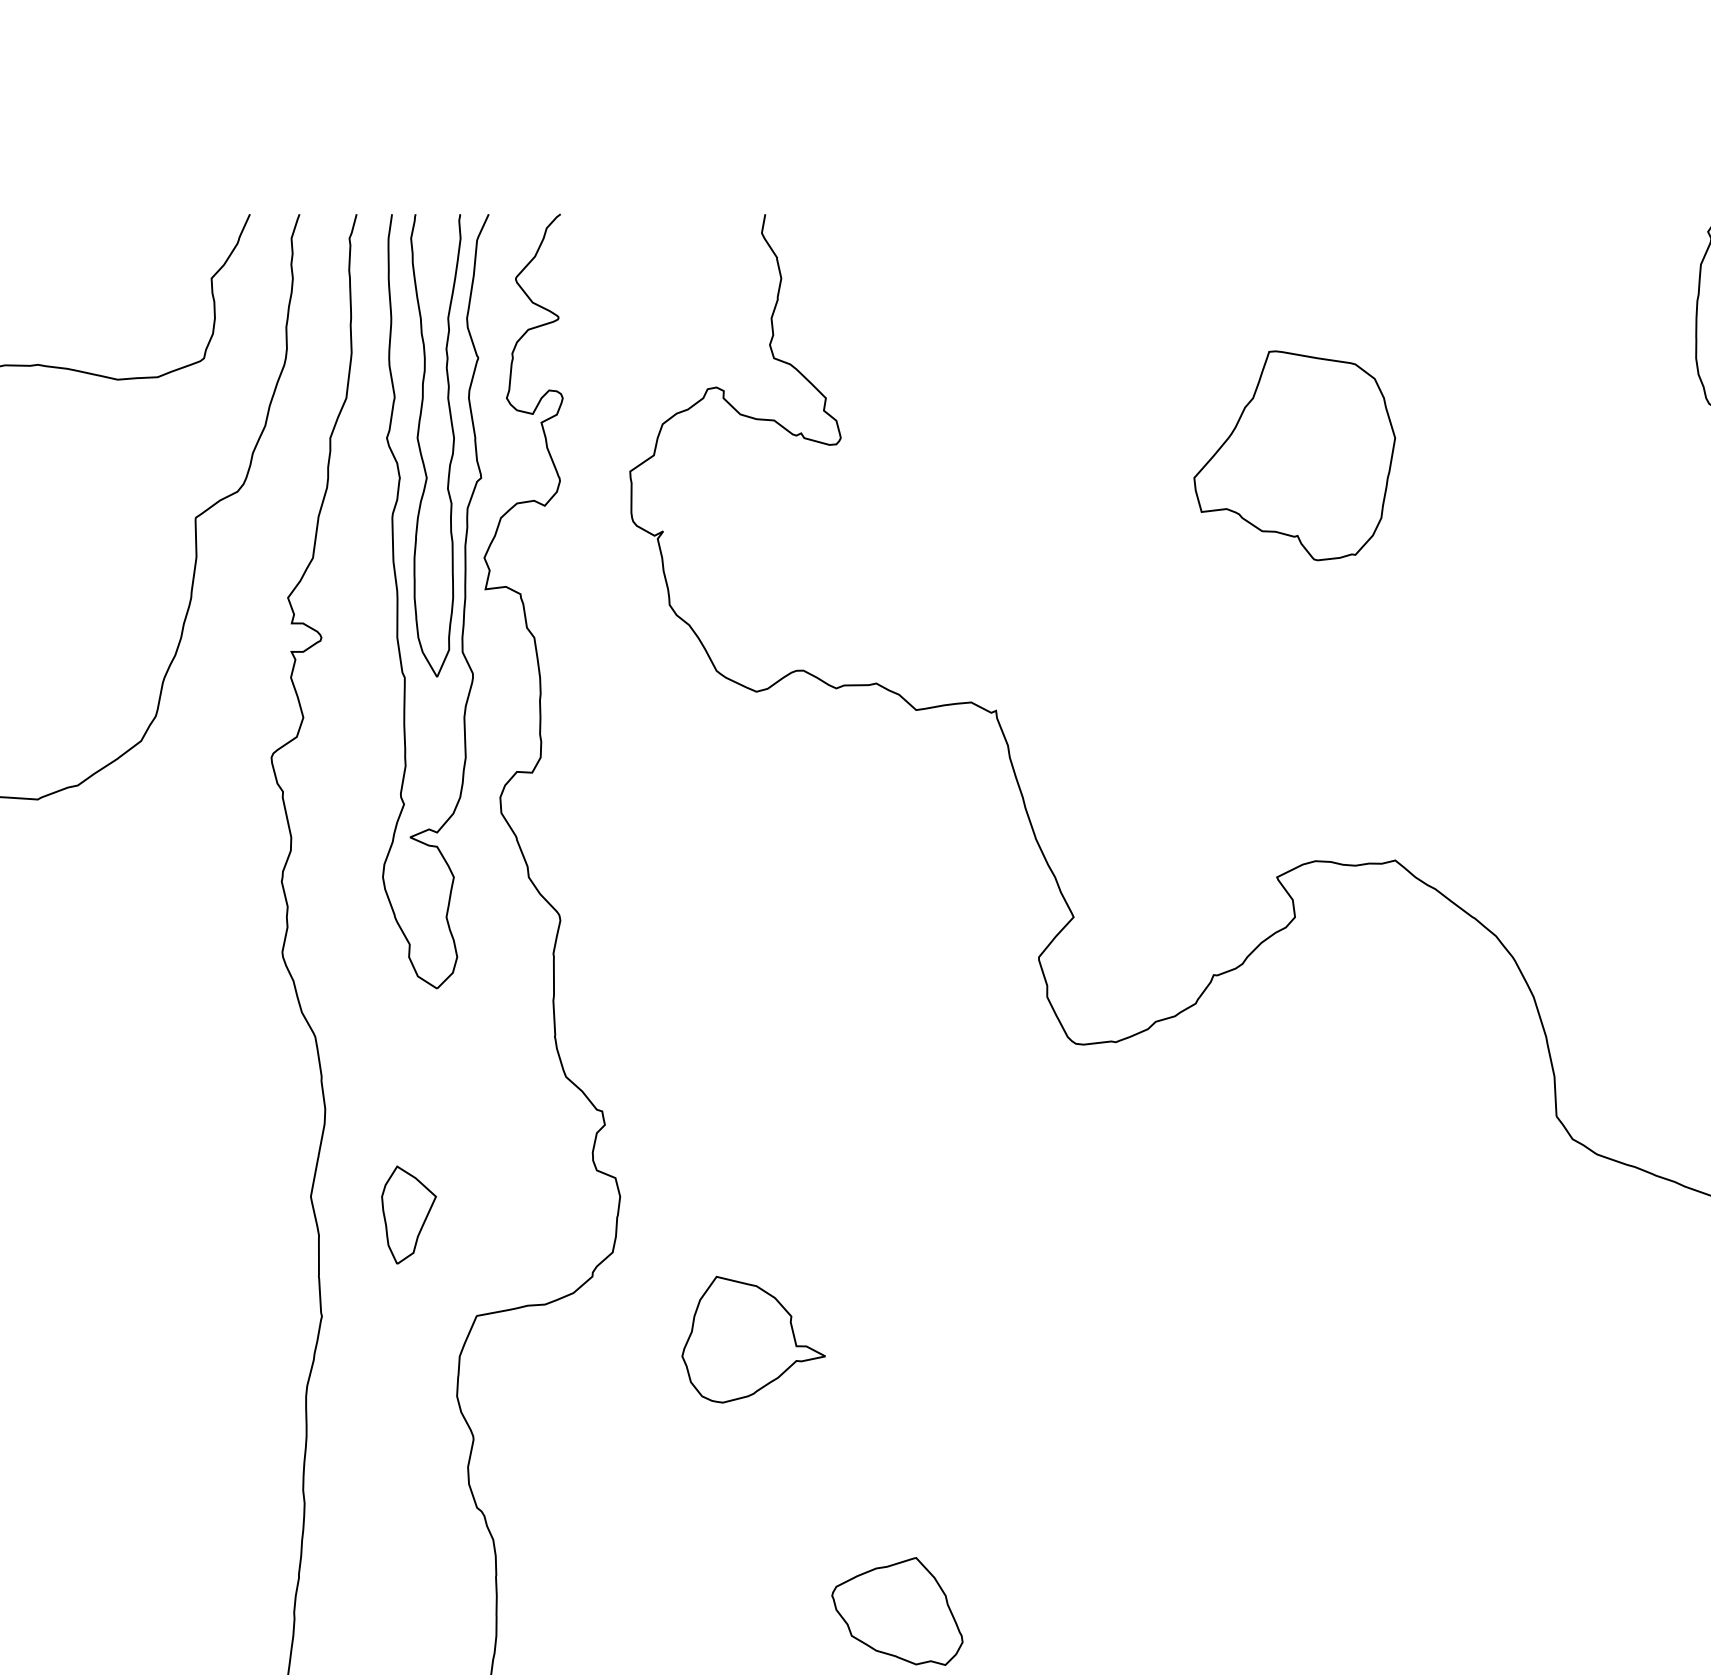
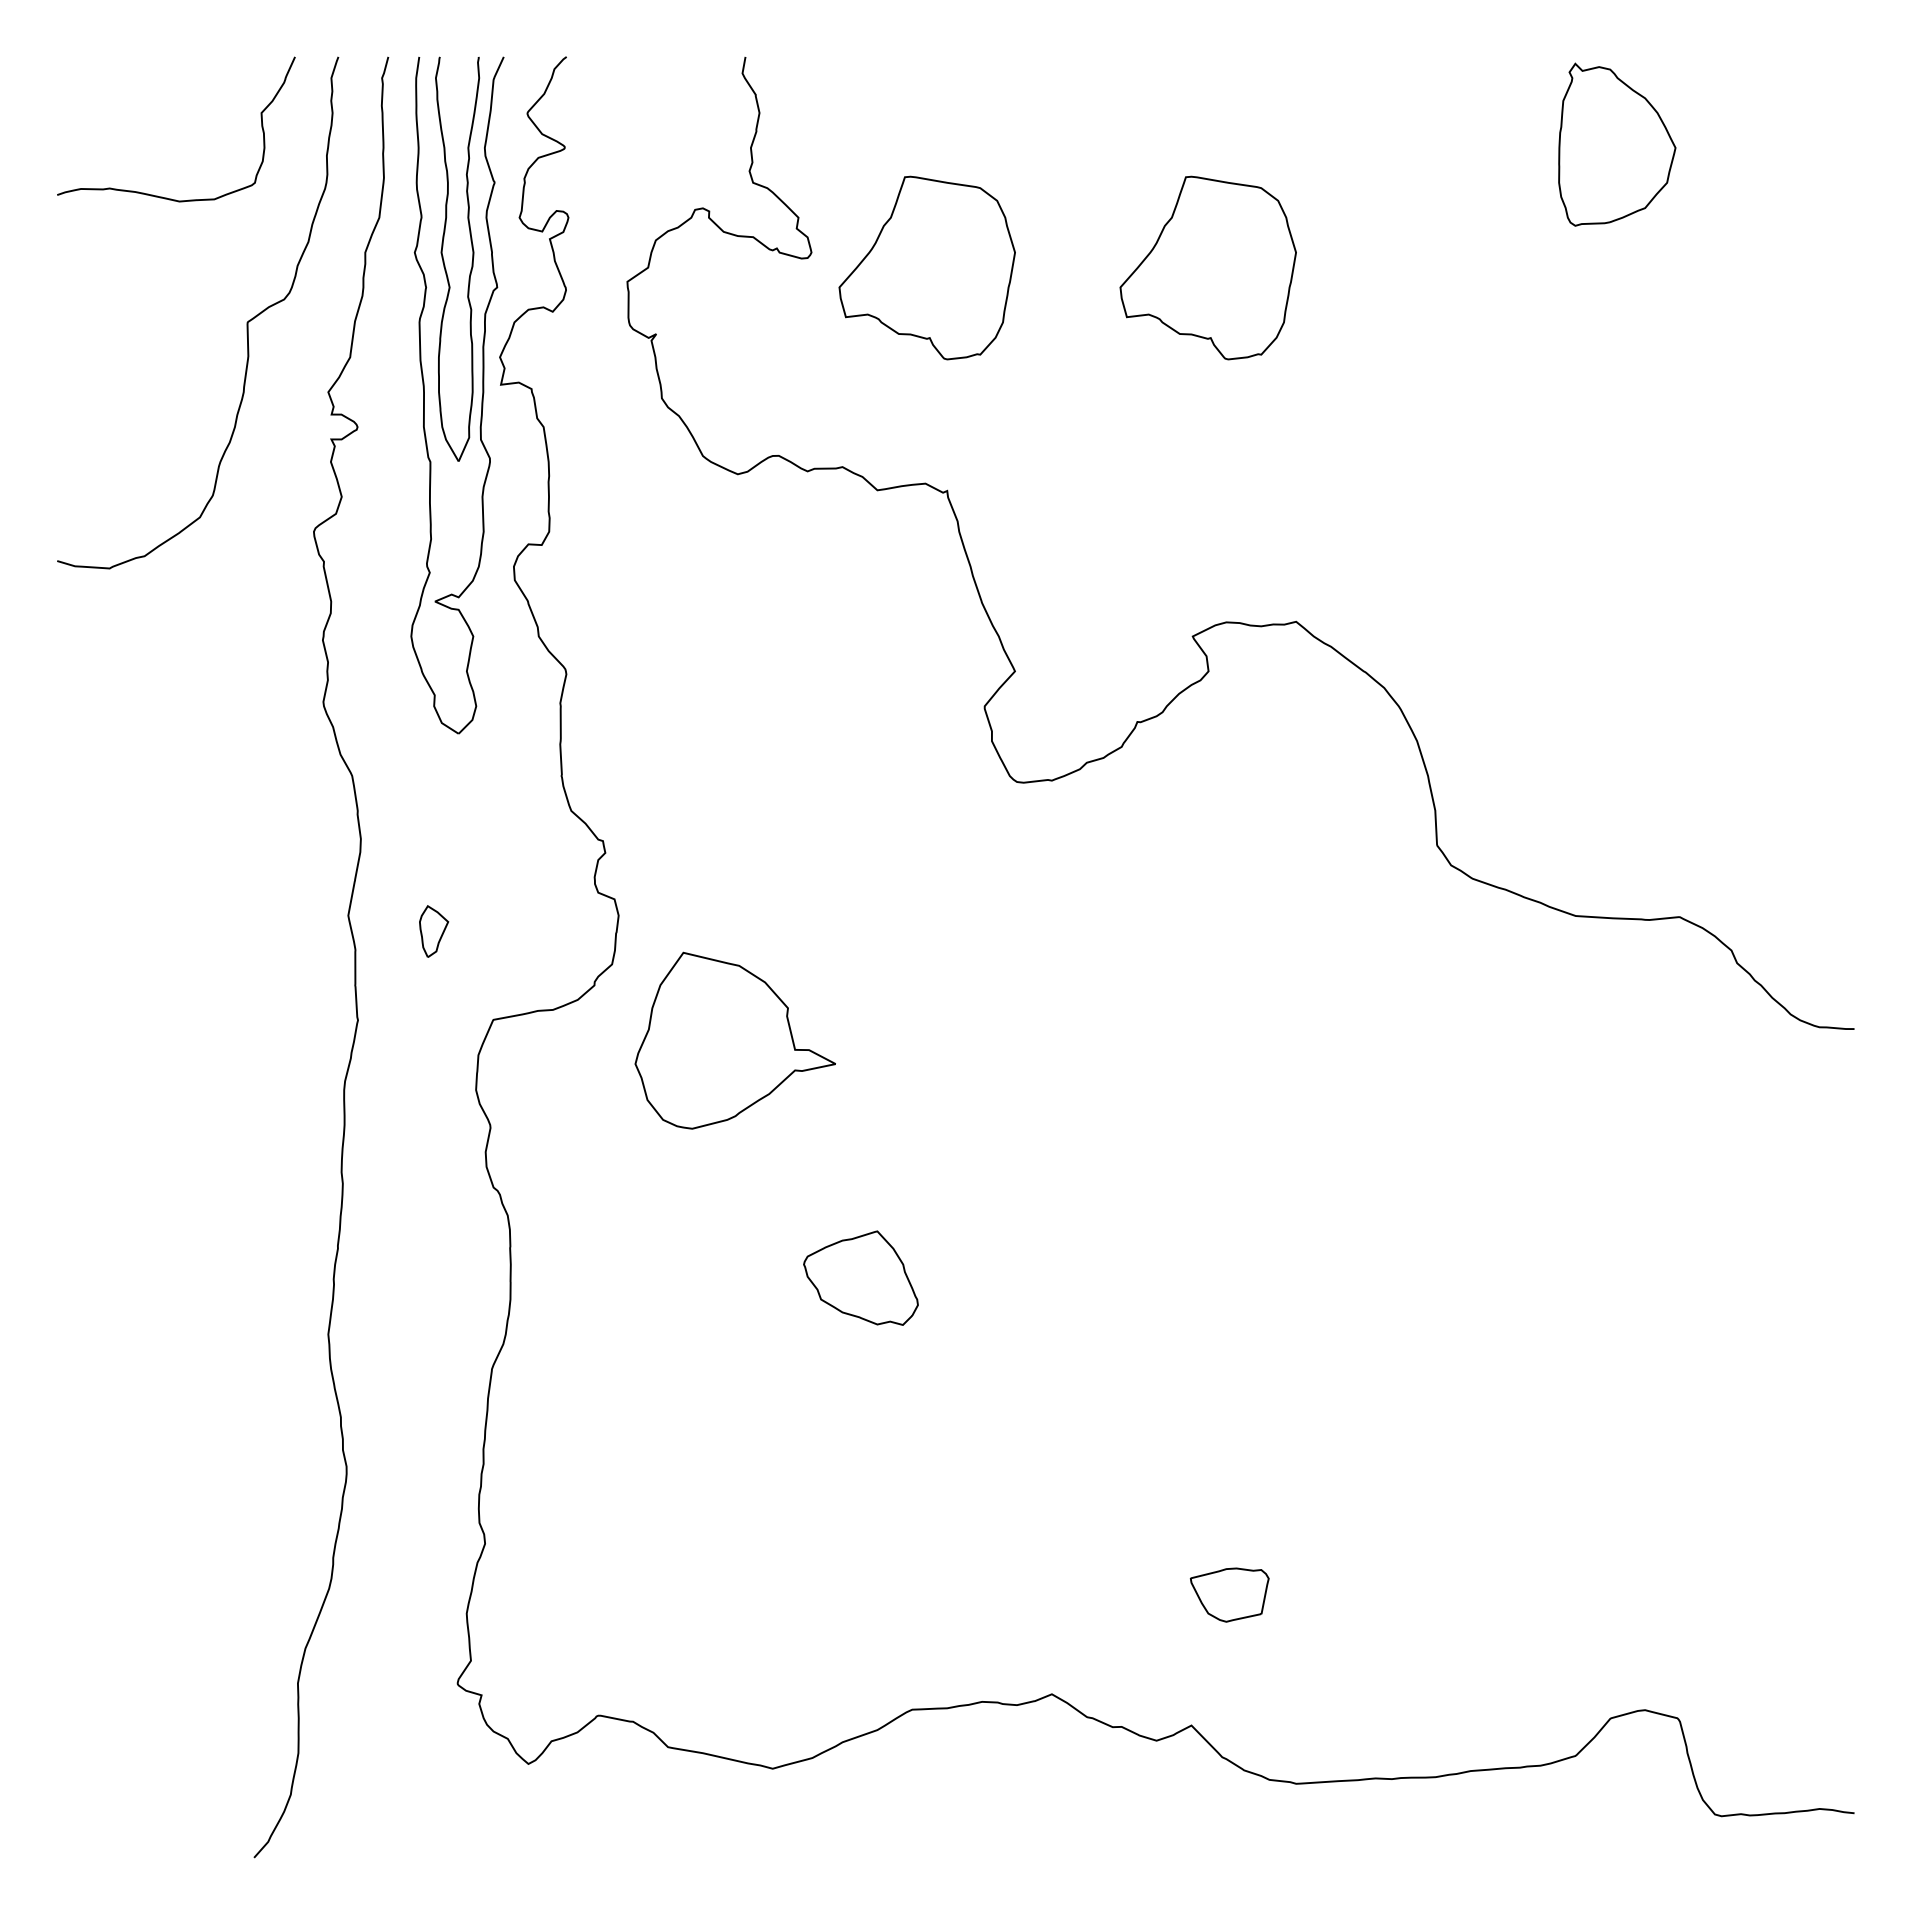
part: (972, 455) -> (926, 267), added
part: (408, 1214) -> (433, 931), size x0.6
part: (753, 1339) -> (735, 1040), size x1.6

